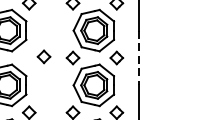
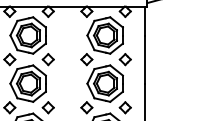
part: (43, 56) -> (47, 59), moved
line: (138, 59) -> (144, 60), dashed -> solid

